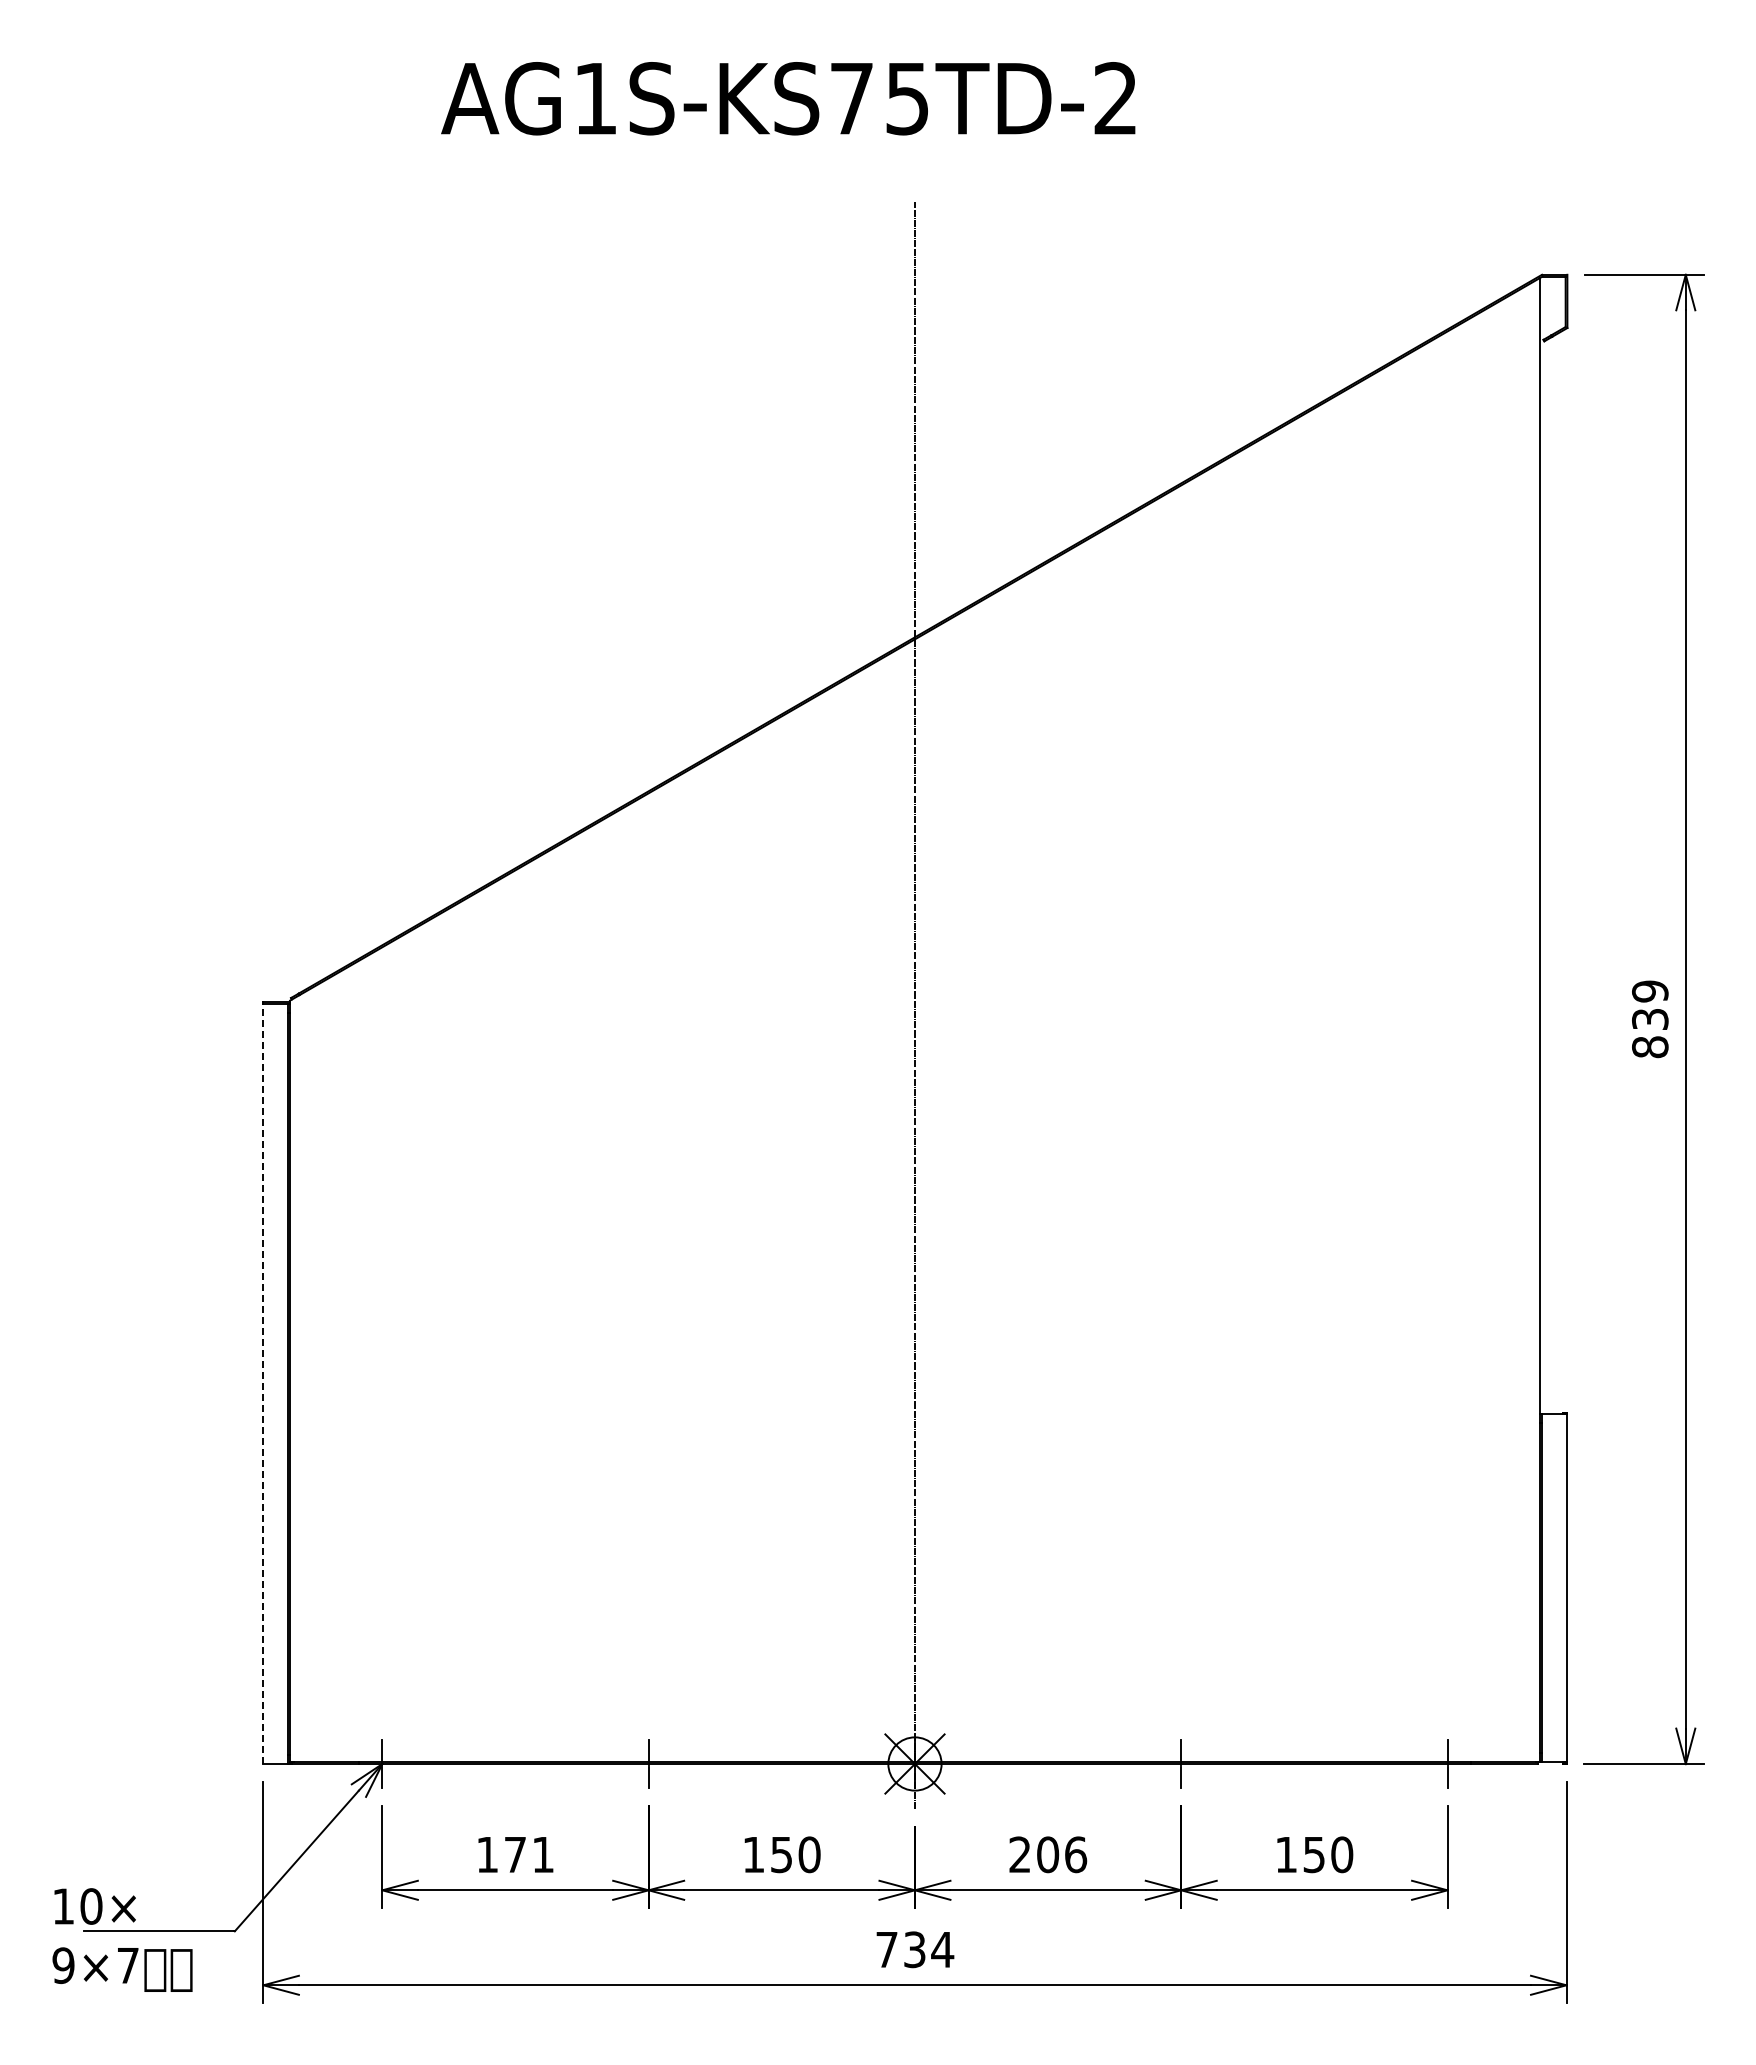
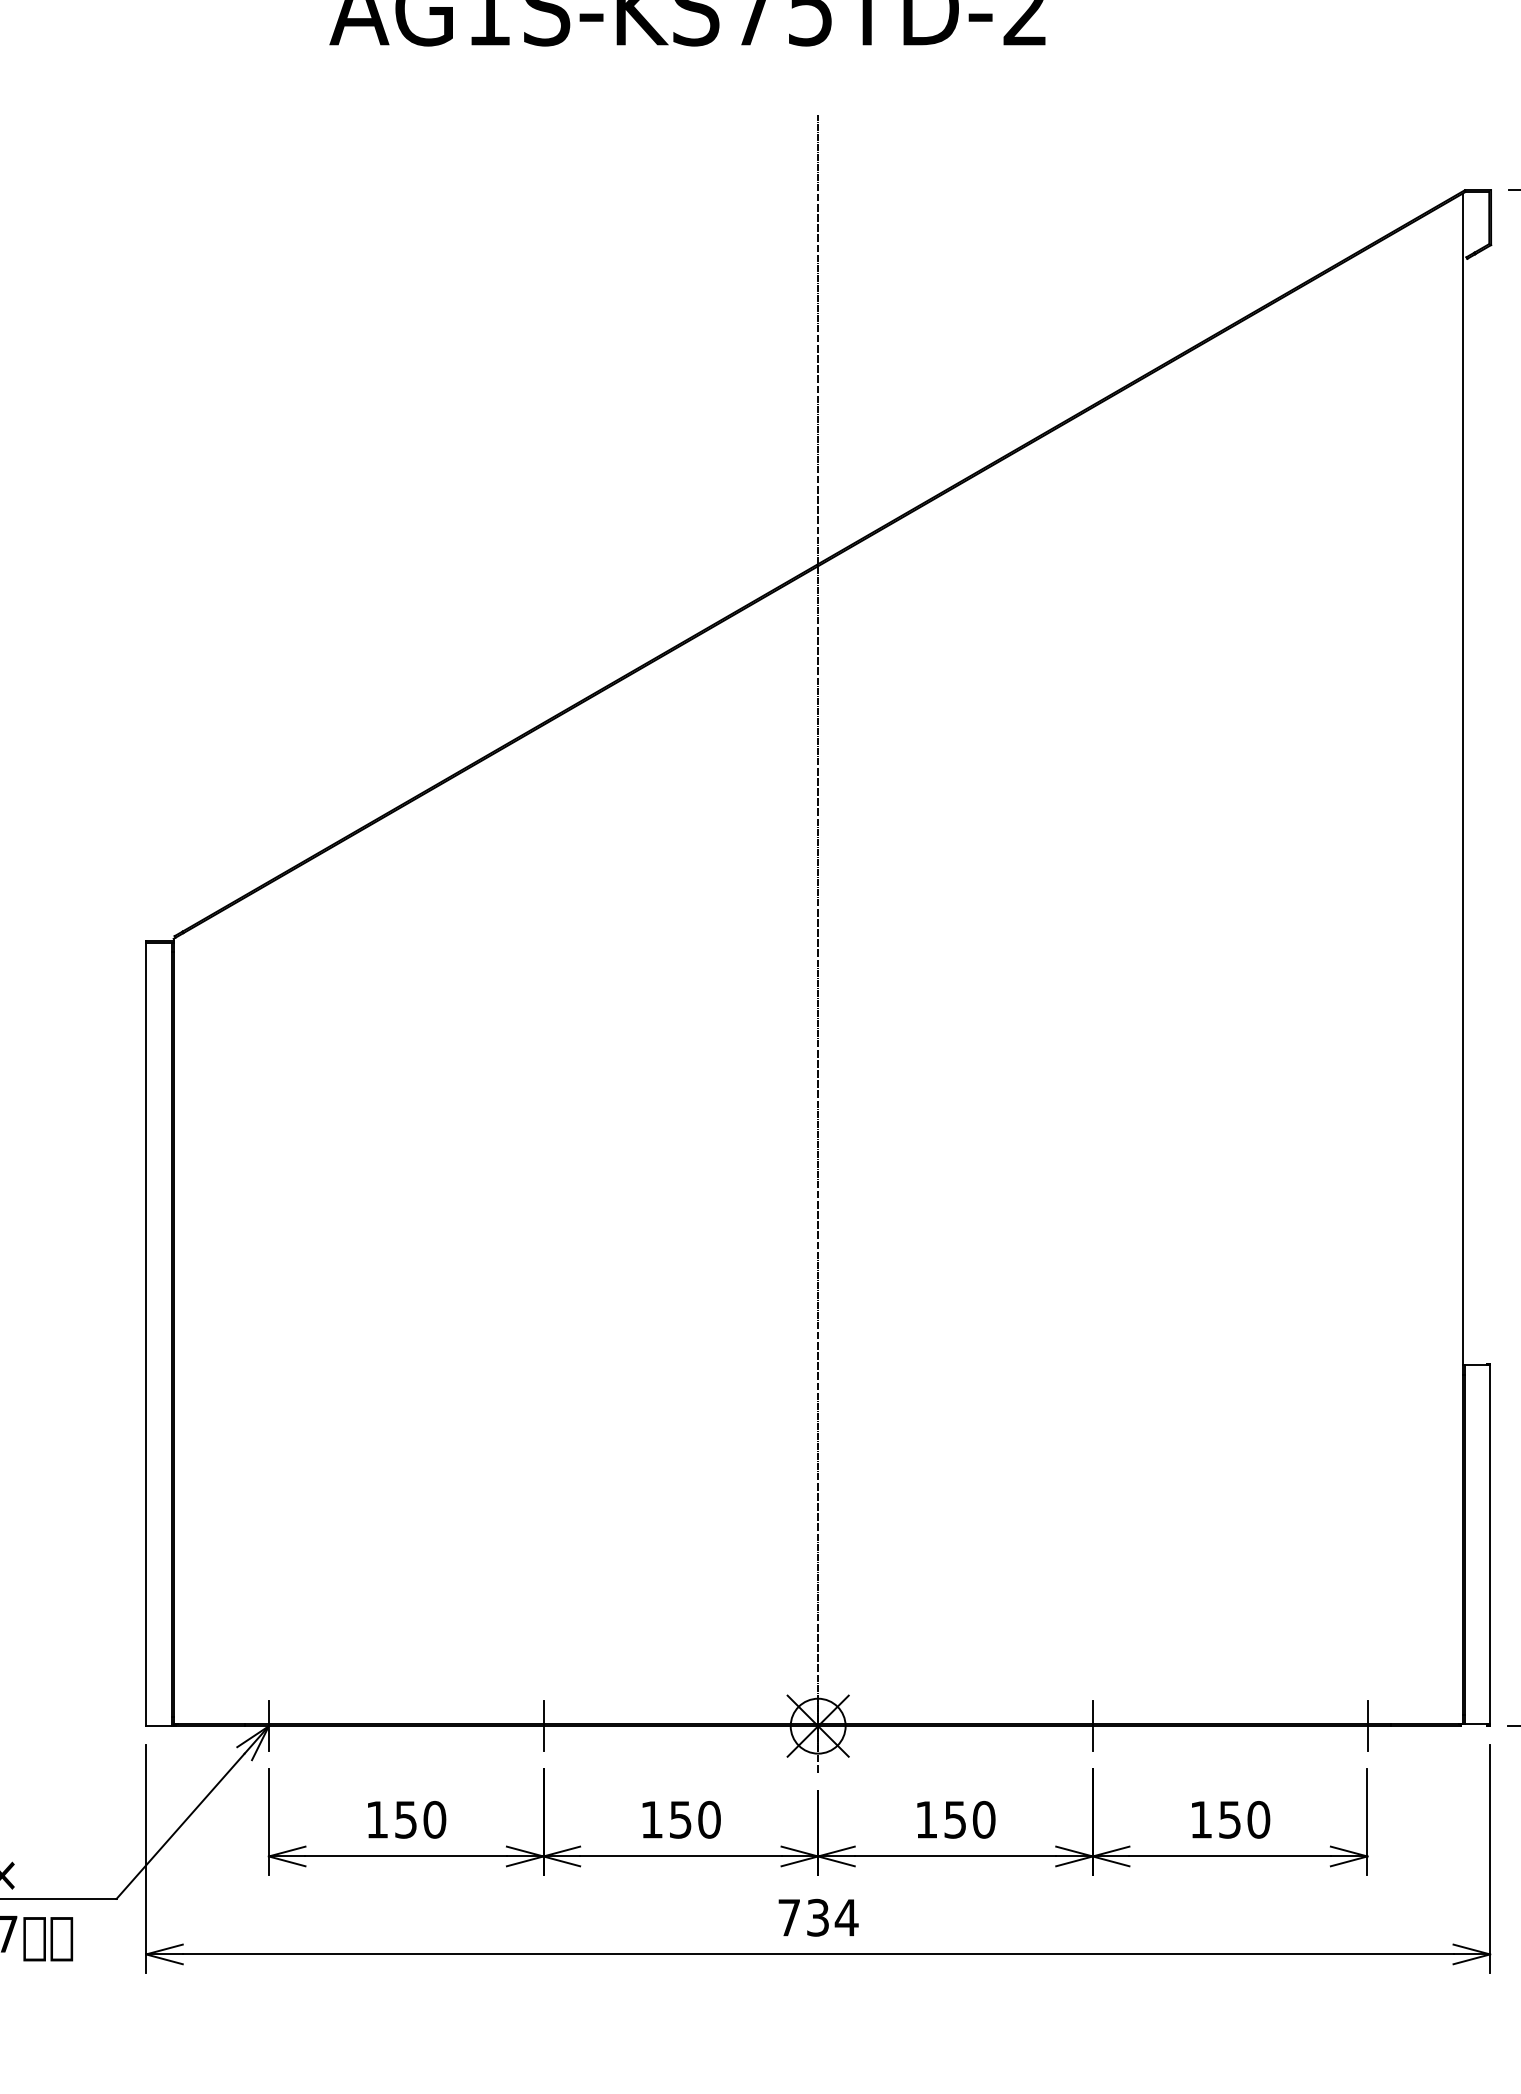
line: (263, 1384) -> (146, 1334), dashed -> solid
text: (529, 1854) -> (420, 1819), 171 -> 150
text: (1048, 1854) -> (955, 1819), 206 -> 150

